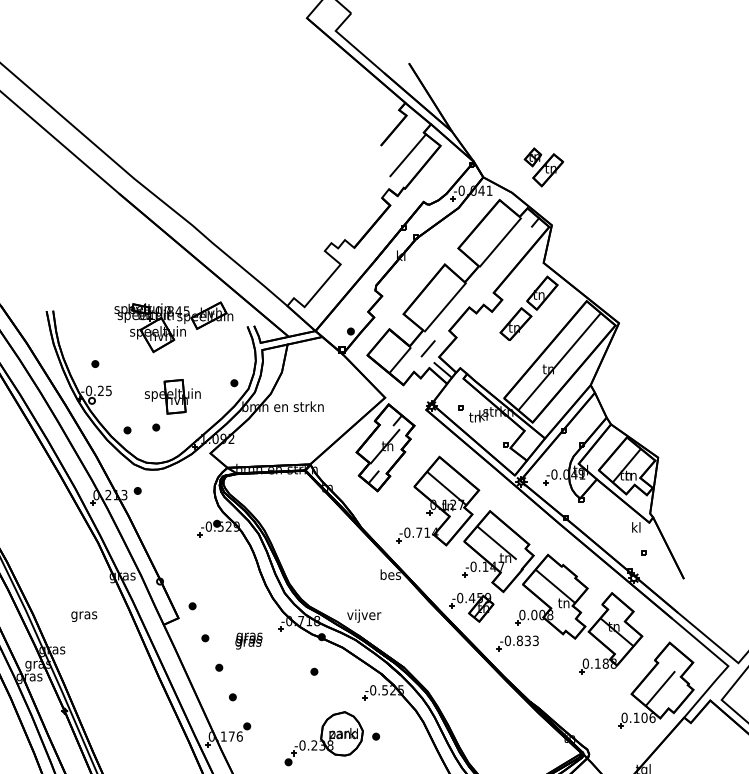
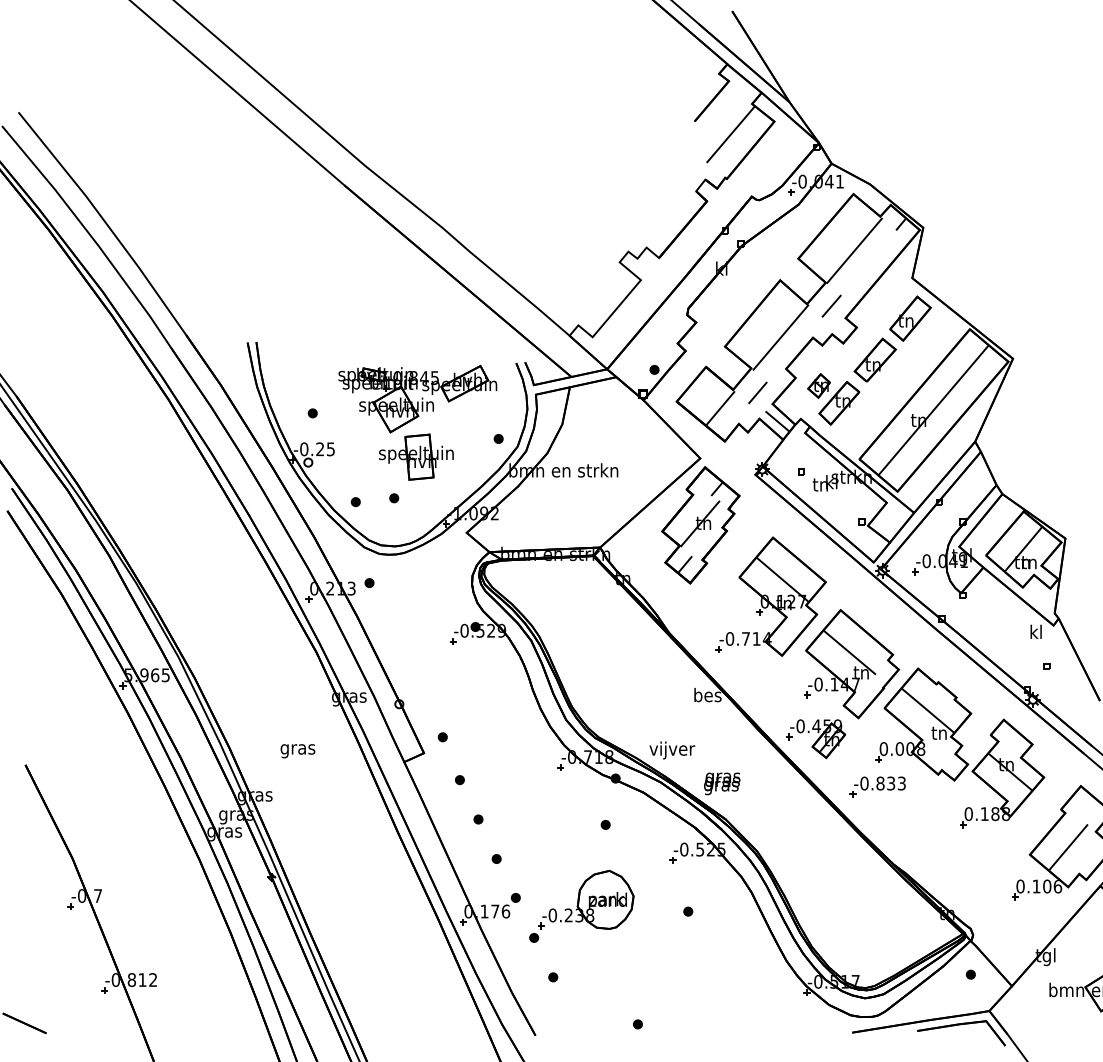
part: (543, 167) -> (833, 399), moved
line: (483, 283) -> (831, 305), added
part: (173, 327) -> (417, 399), moved
text: (249, 640) -> (722, 783), moved
part: (323, 738) -> (581, 905), moved

